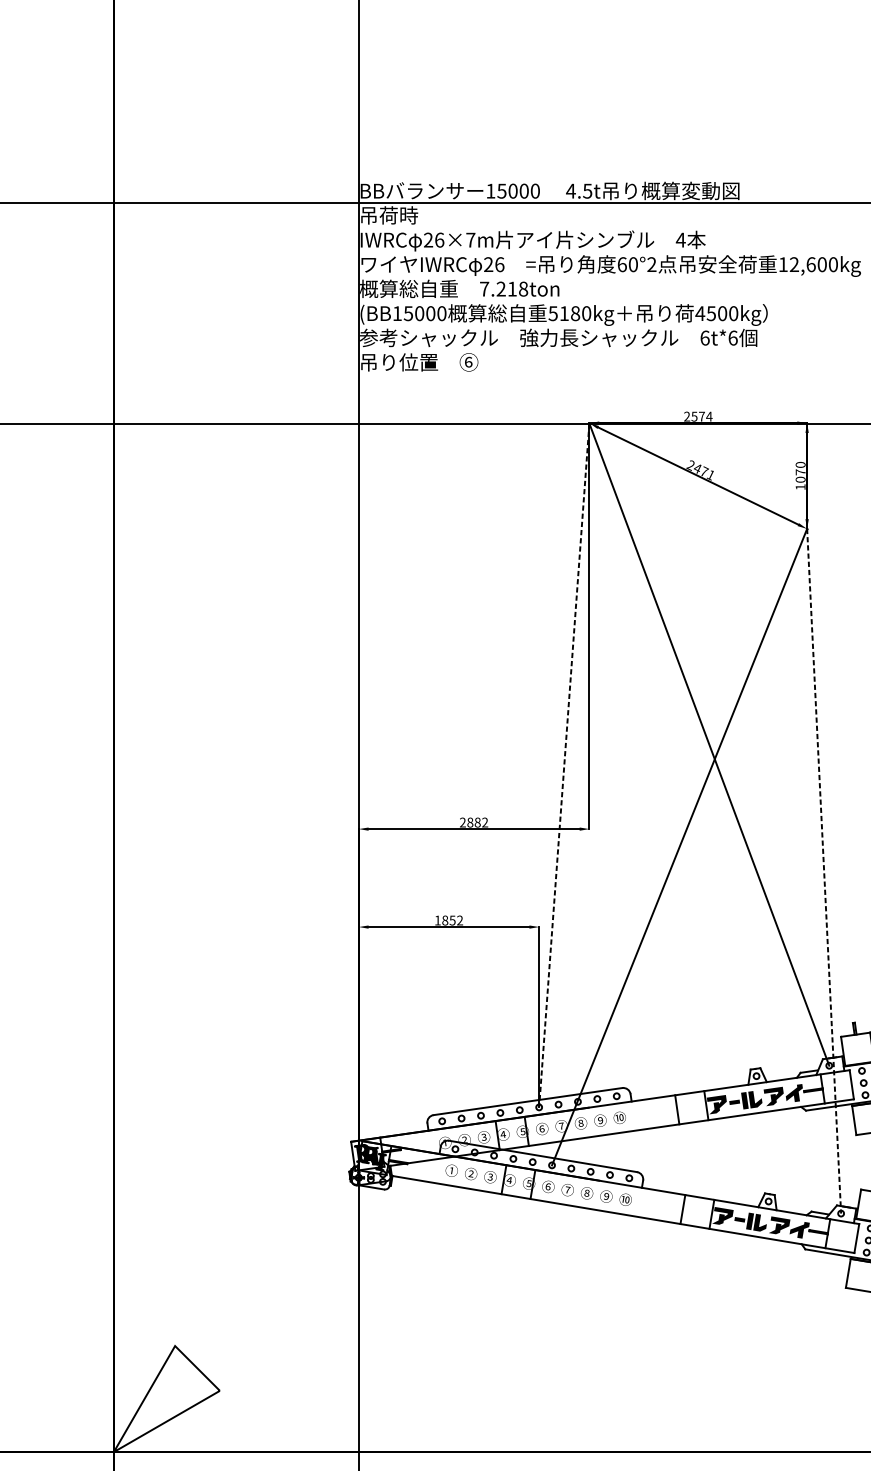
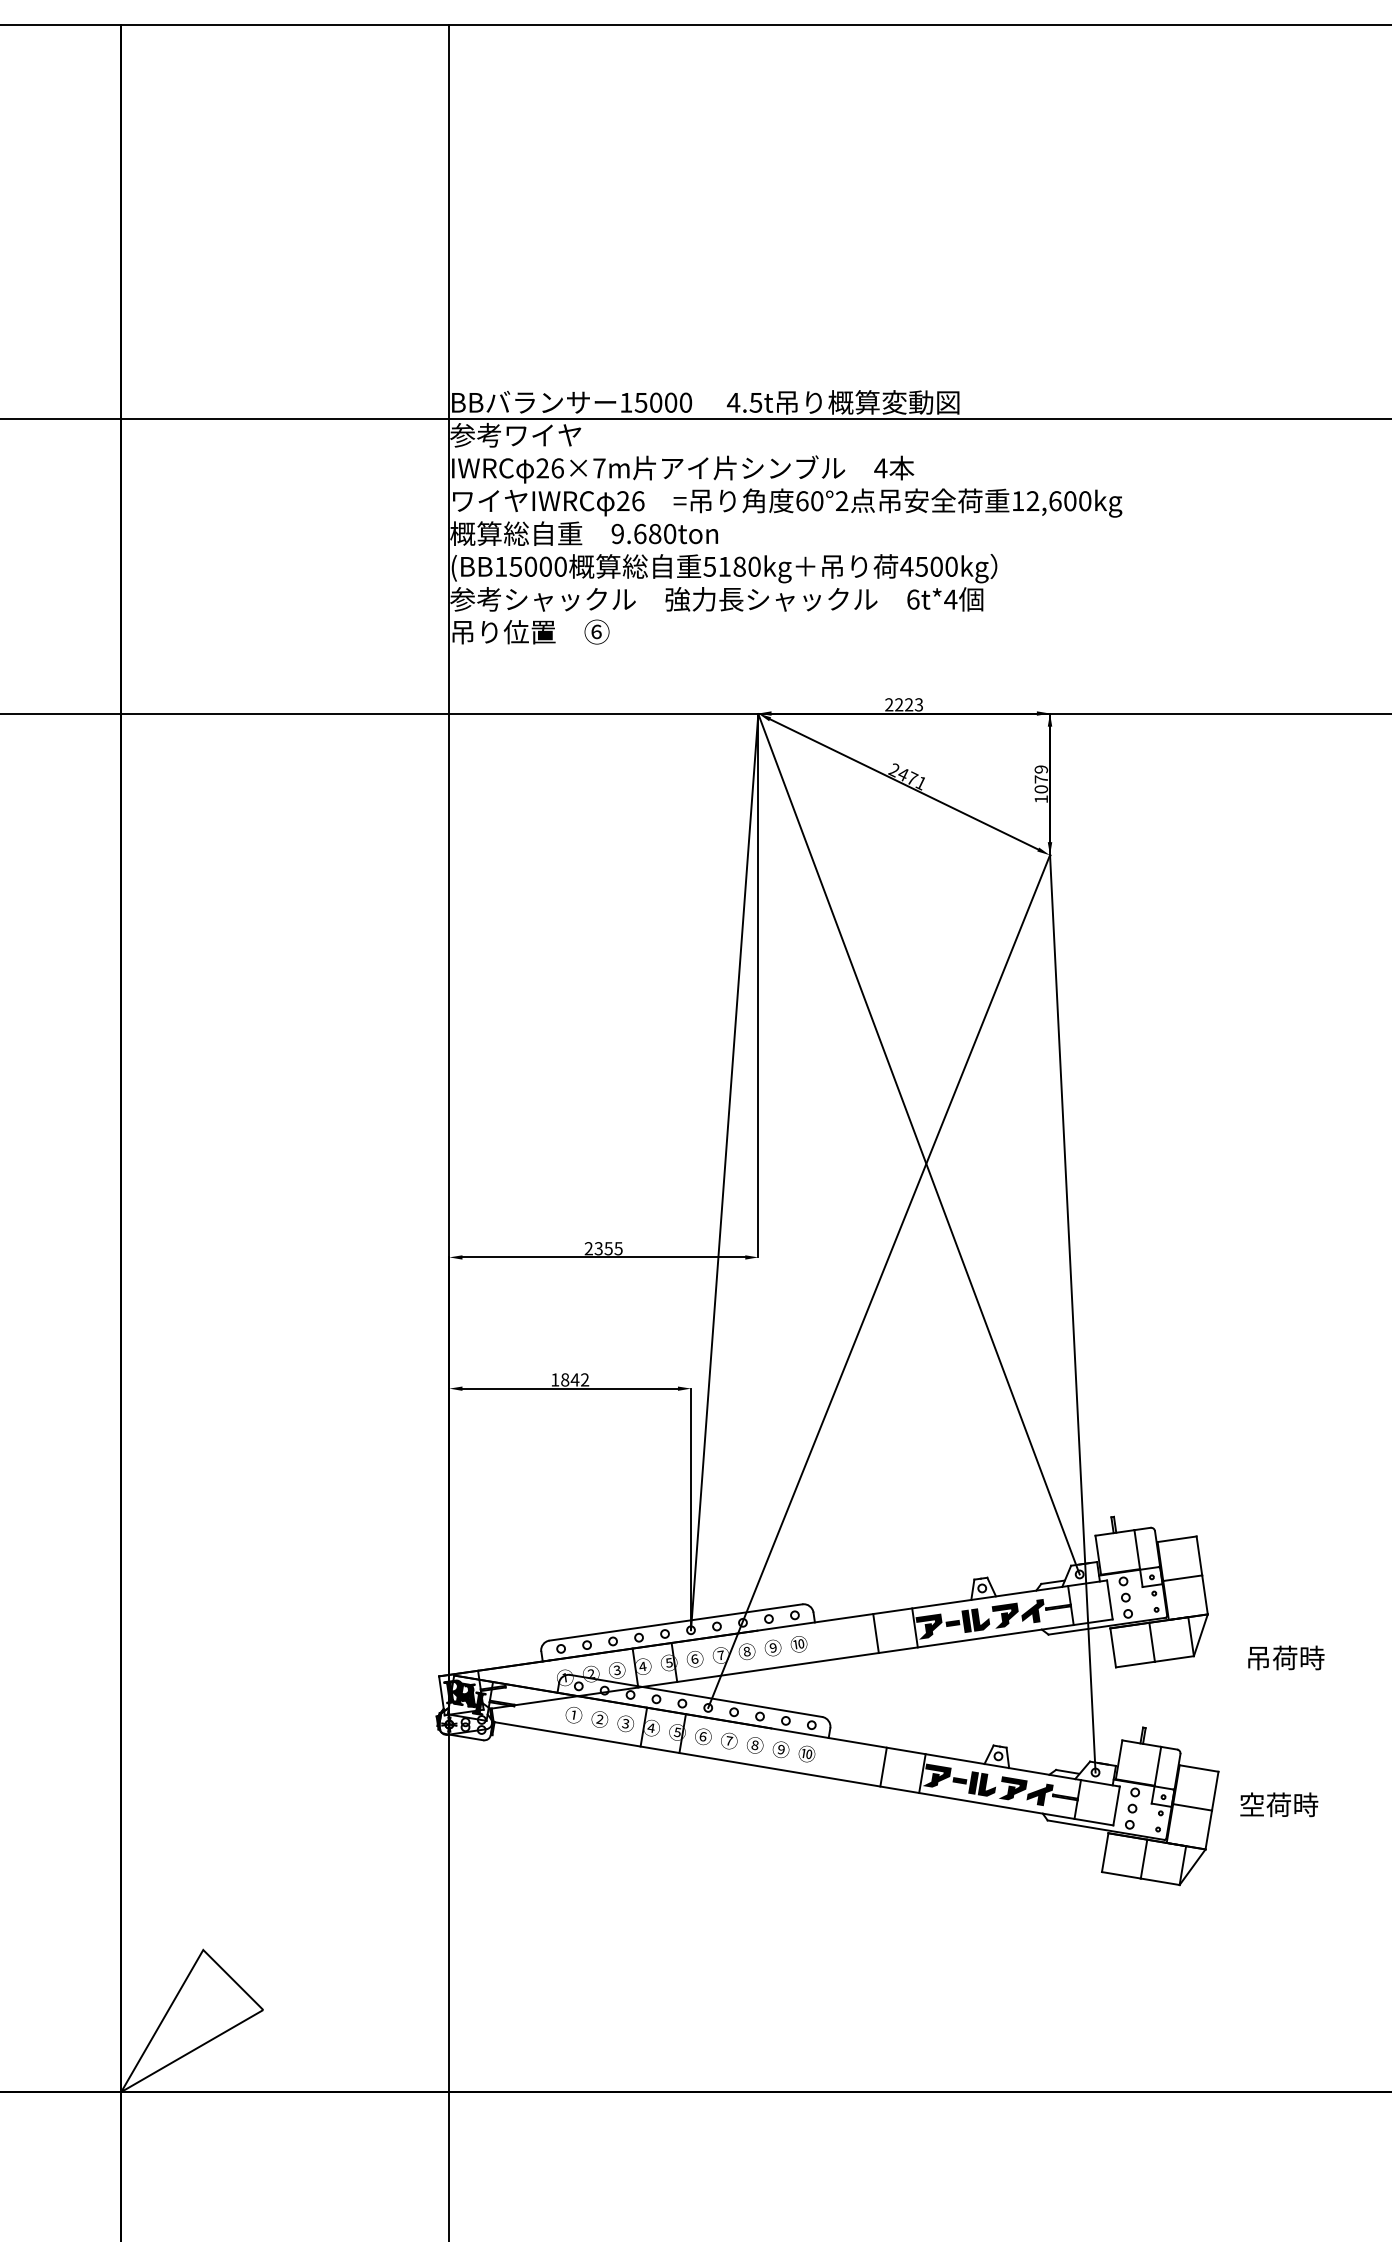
text: (408, 214) -> (515, 434), 吊荷時 -> 参考ワイヤ
text: (503, 288) -> (643, 533), 7.218ton -> 9.680ton
text: (732, 338) -> (950, 599), 6t*6 -> 6t*4
text: (702, 416) -> (909, 704), 2574 -> 2223
text: (800, 464) -> (1040, 769), 1070 -> 1079
line: (564, 765) -> (724, 1172), dashed -> solid
text: (477, 822) -> (608, 1248), 2882 -> 2355
line: (823, 871) -> (1072, 1314), dashed -> solid
text: (452, 920) -> (574, 1379), 1852 -> 1842

